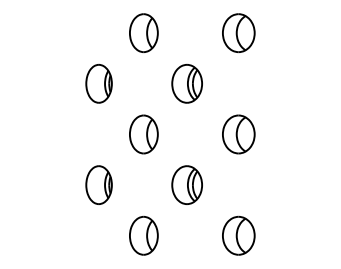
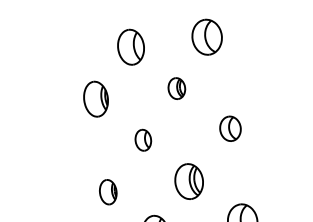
part: (238, 32) -> (206, 36), moved
part: (186, 83) -> (176, 88), size x0.6
part: (143, 134) -> (142, 140), size x0.6
part: (238, 134) -> (230, 128), size x0.7
part: (98, 184) -> (107, 191), size x0.7

